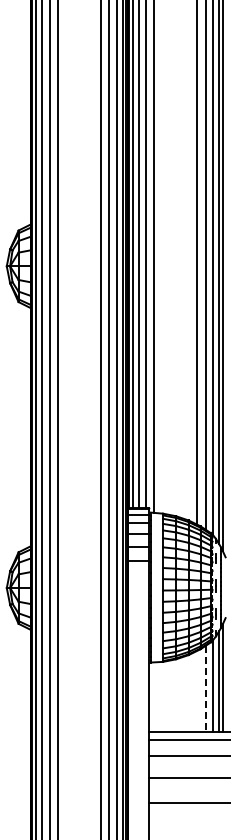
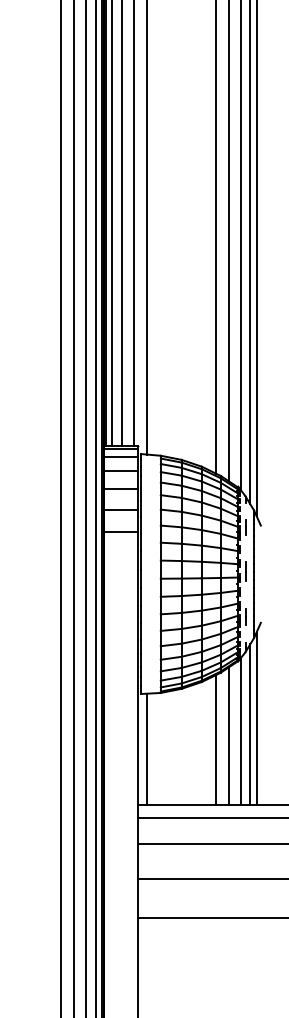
line: (205, 688) -> (228, 735), dashed -> solid
line: (197, 690) -> (215, 738), added
line: (154, 696) -> (147, 748), added

